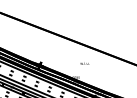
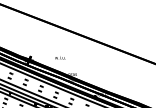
text: (84, 63) -> (59, 57), moved

